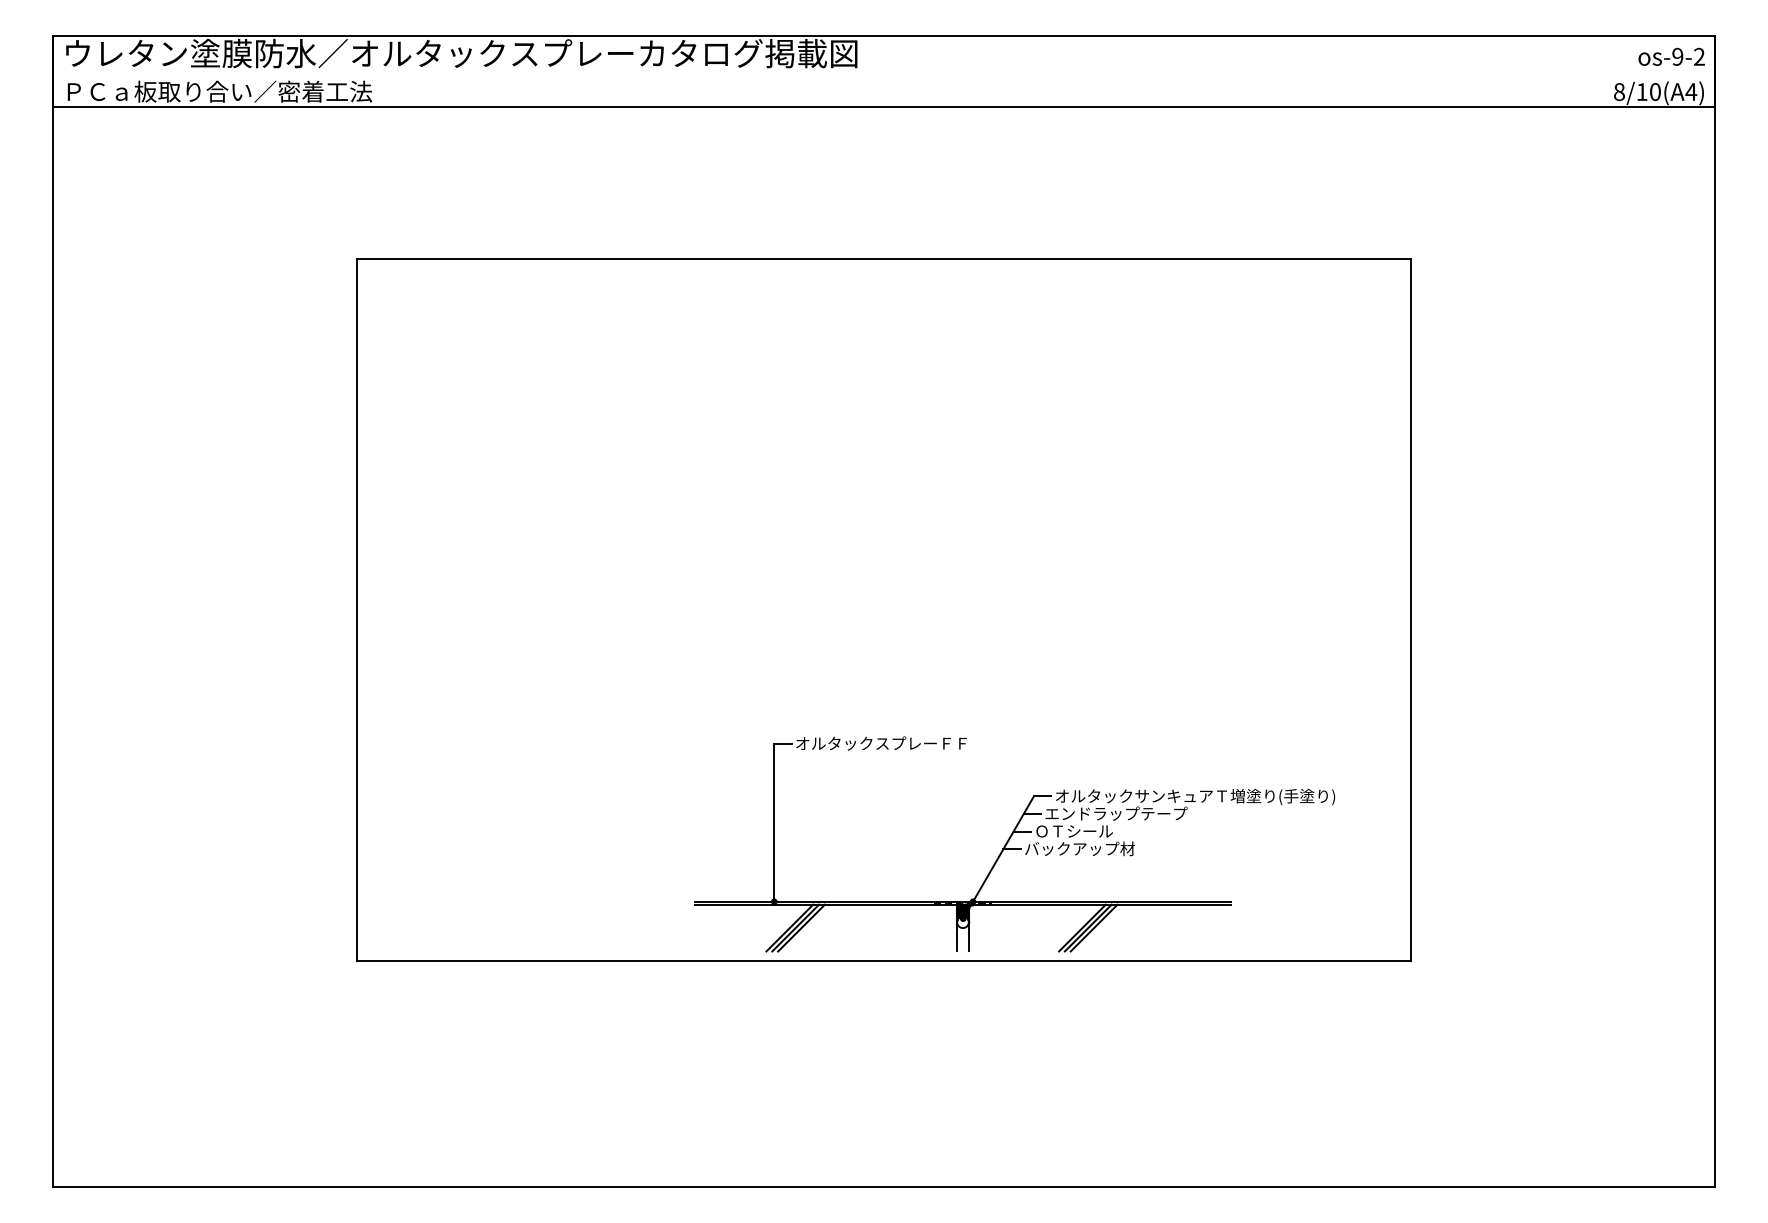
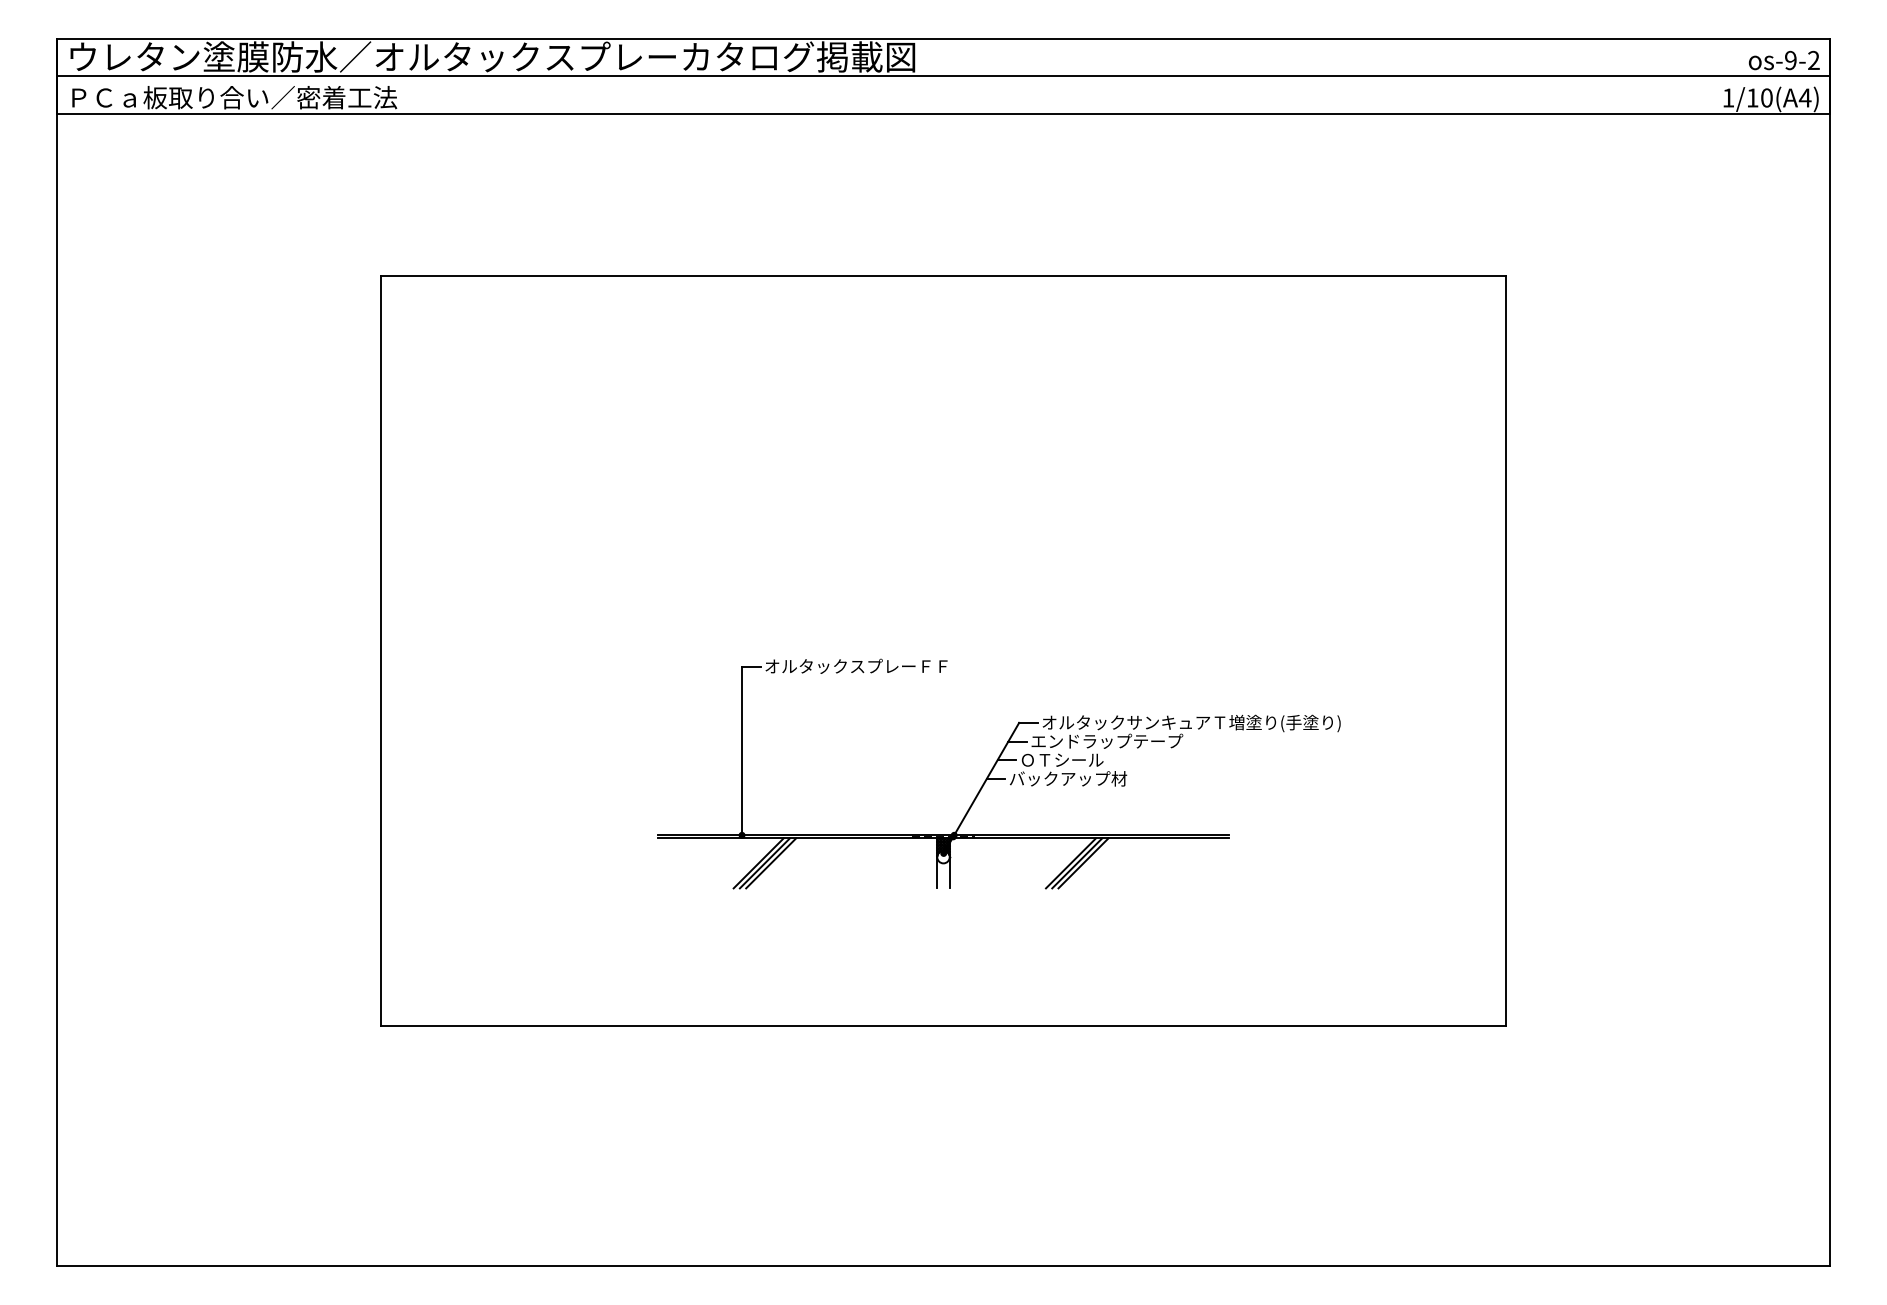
line: (883, 71) -> (942, 76), added
text: (1619, 92) -> (1728, 98), 8/10(A4) -> 1/10(A4)
part: (1014, 844) -> (998, 774), moved

